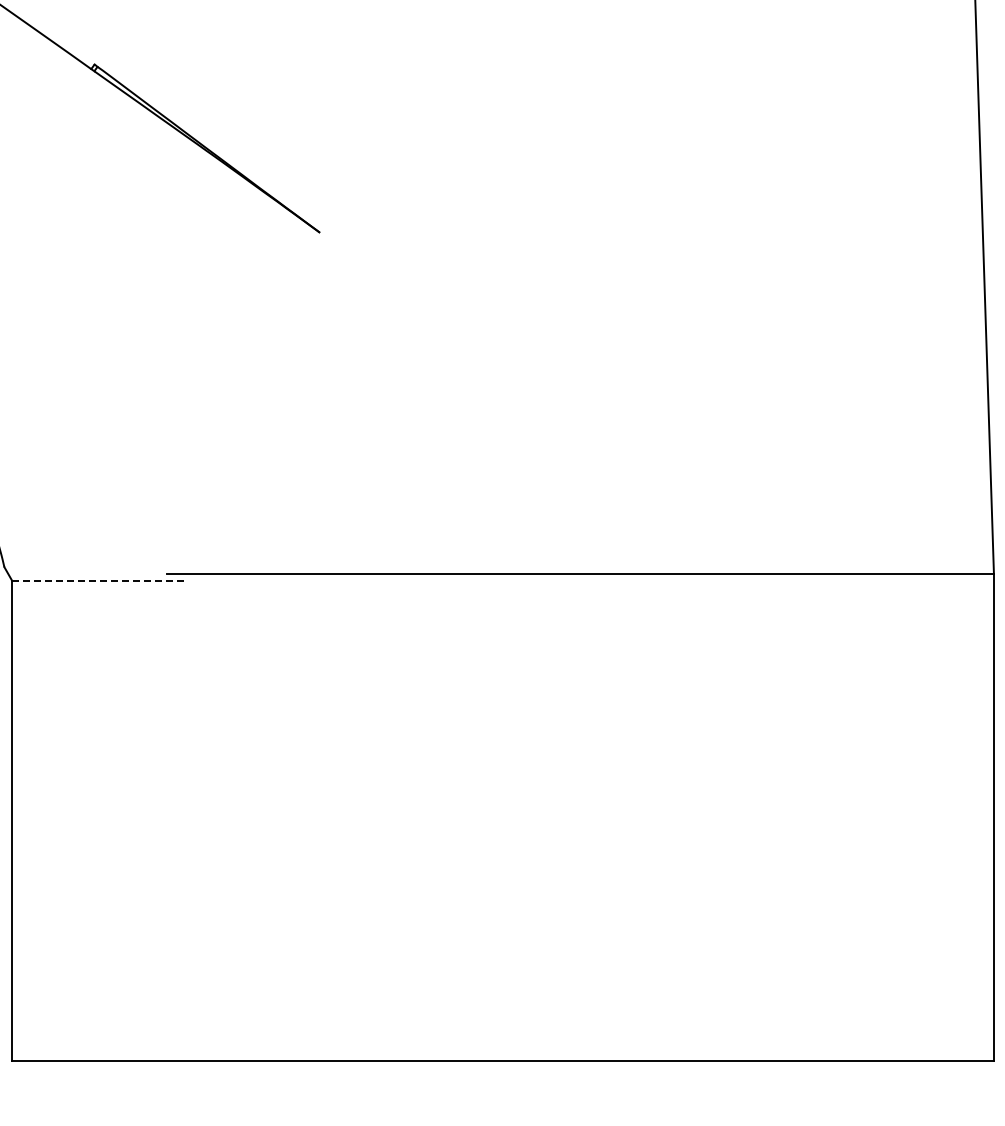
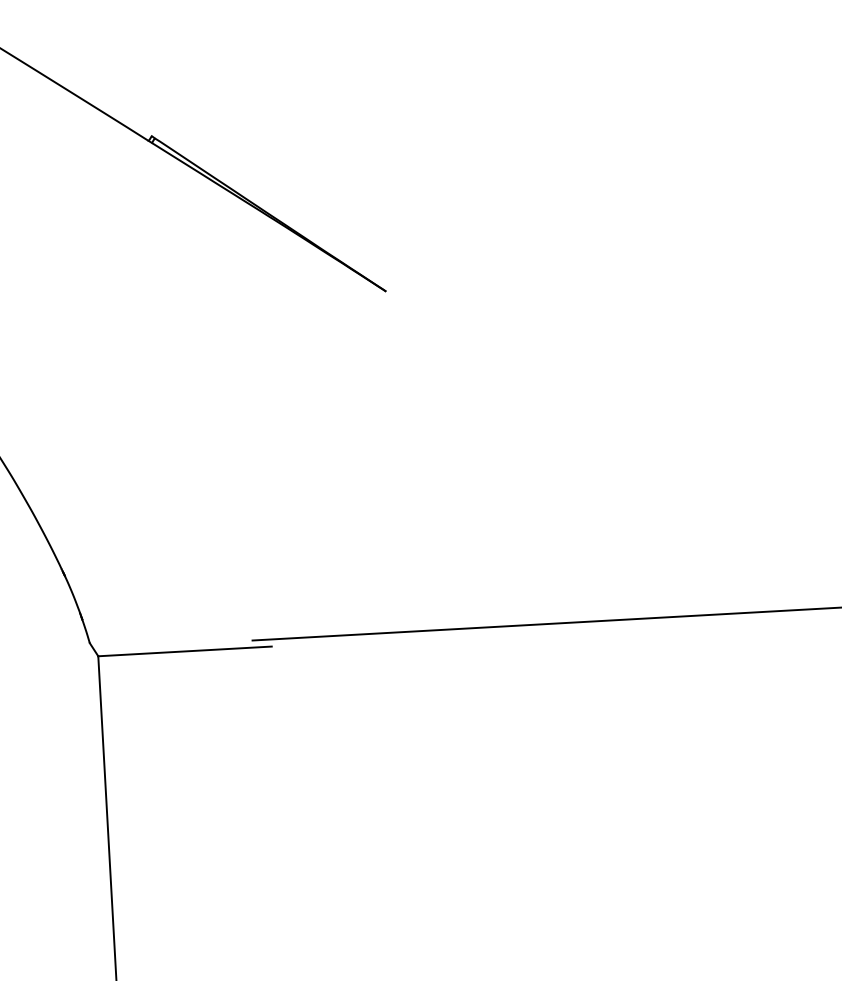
line: (99, 580) -> (185, 651), dashed -> solid

